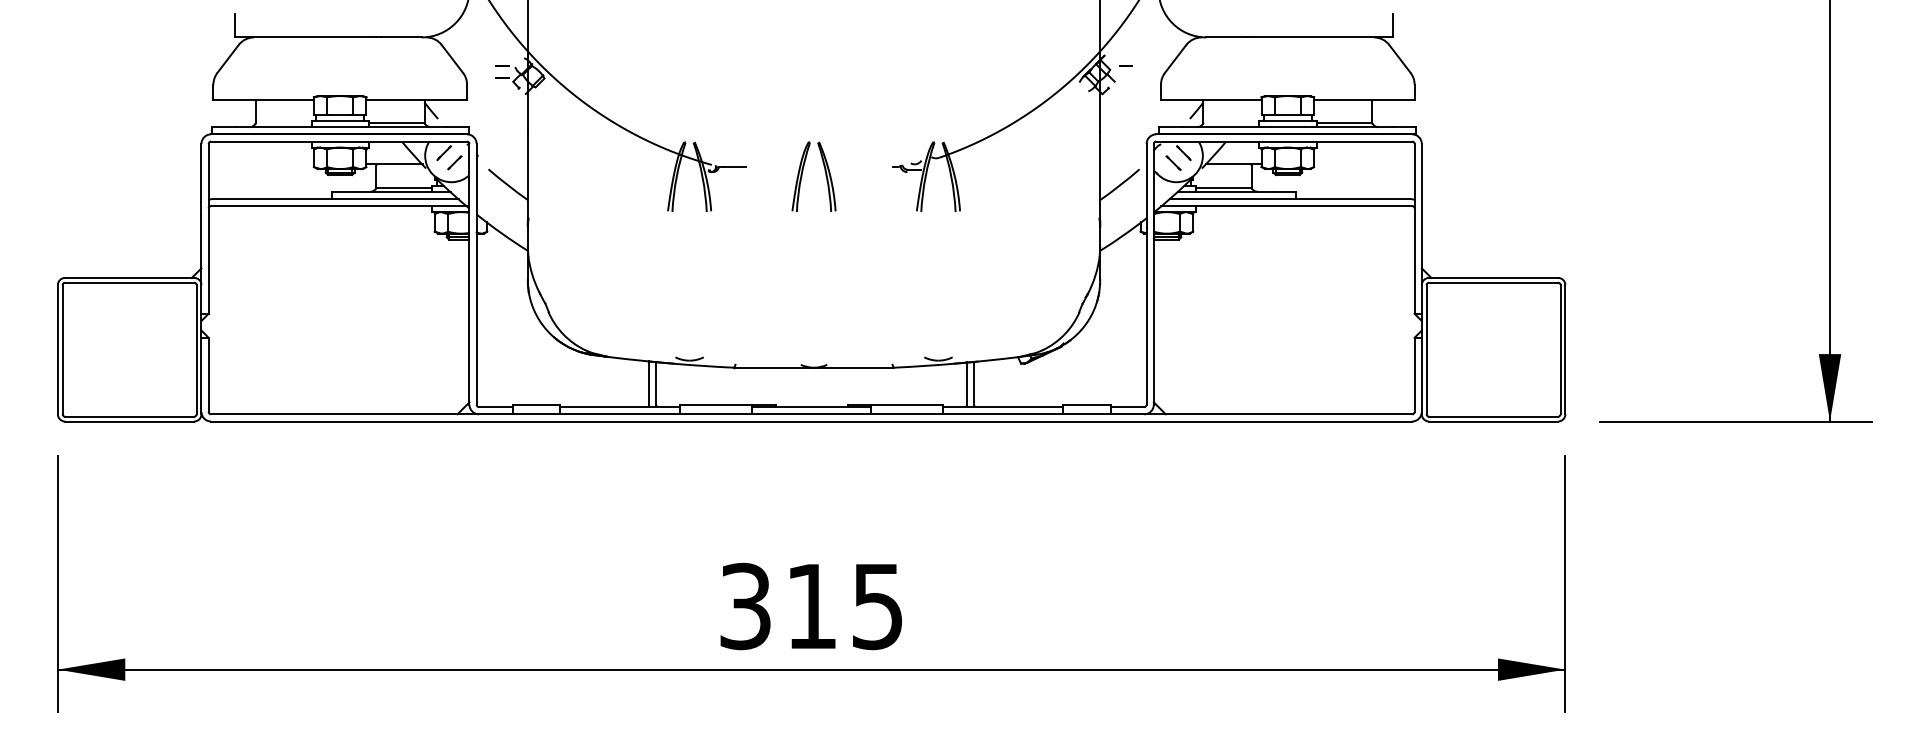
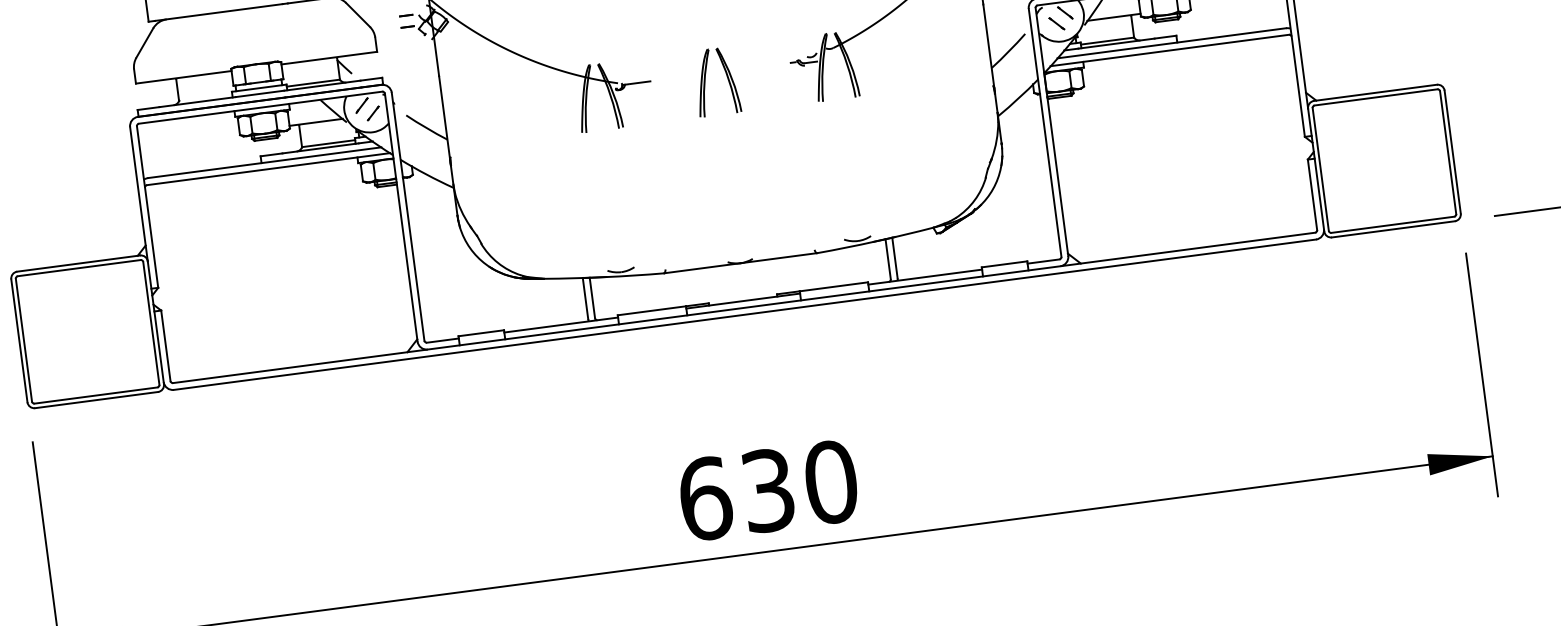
text: (812, 606) -> (769, 490), 315 -> 630

